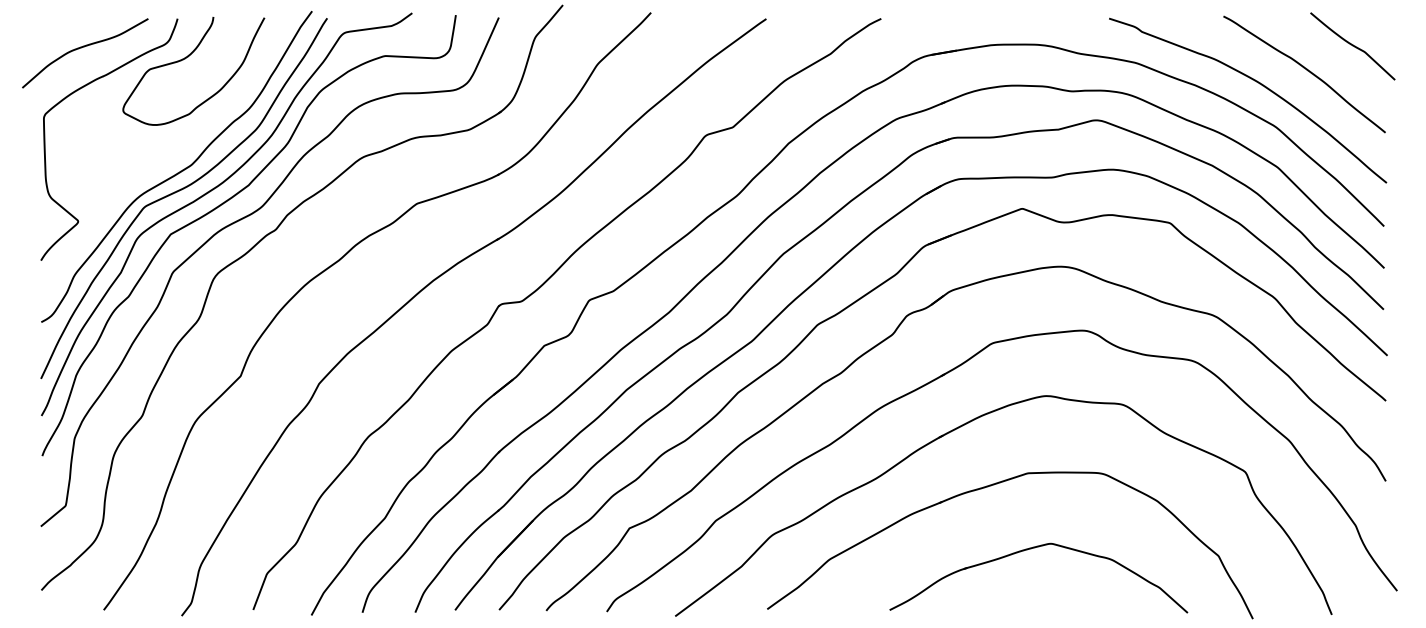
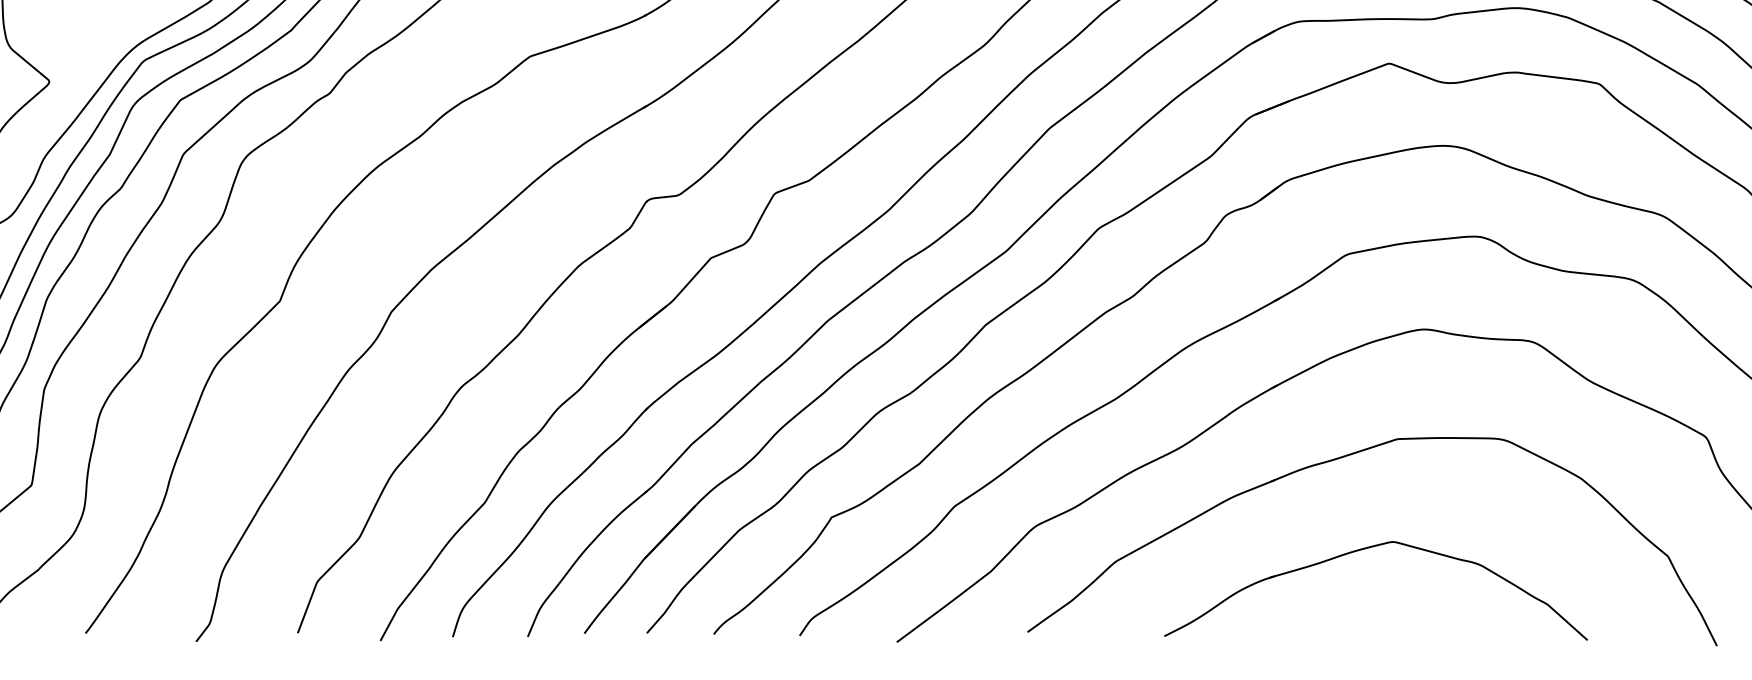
part: (1031, 549) -> (1365, 550), moved

